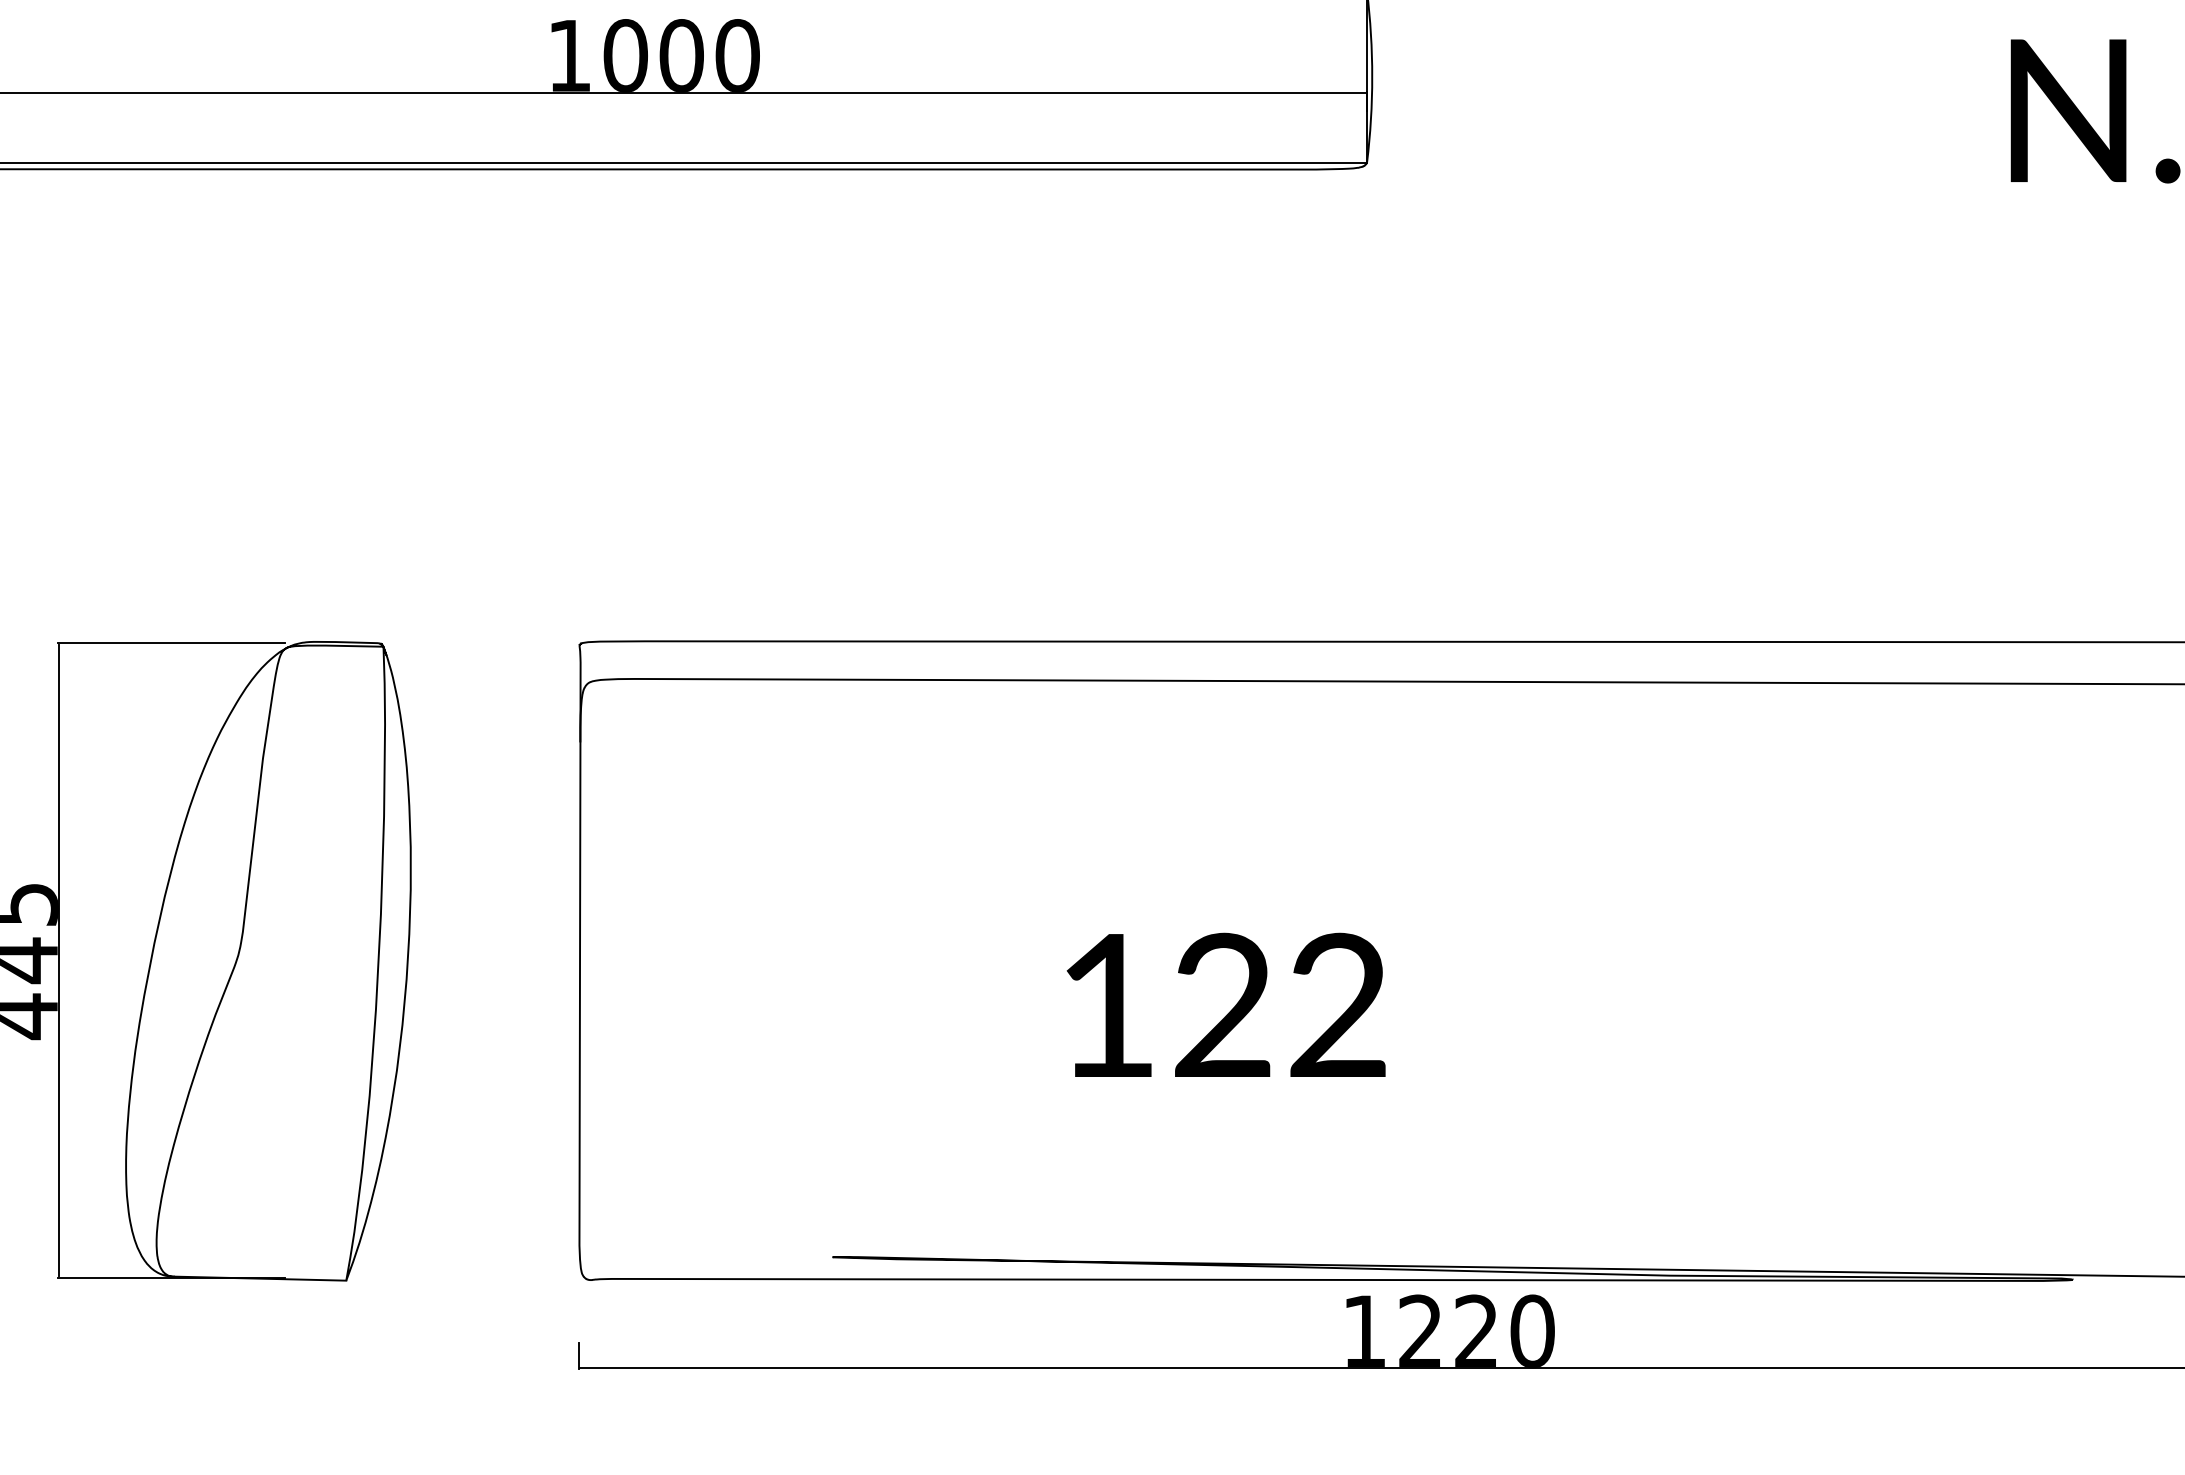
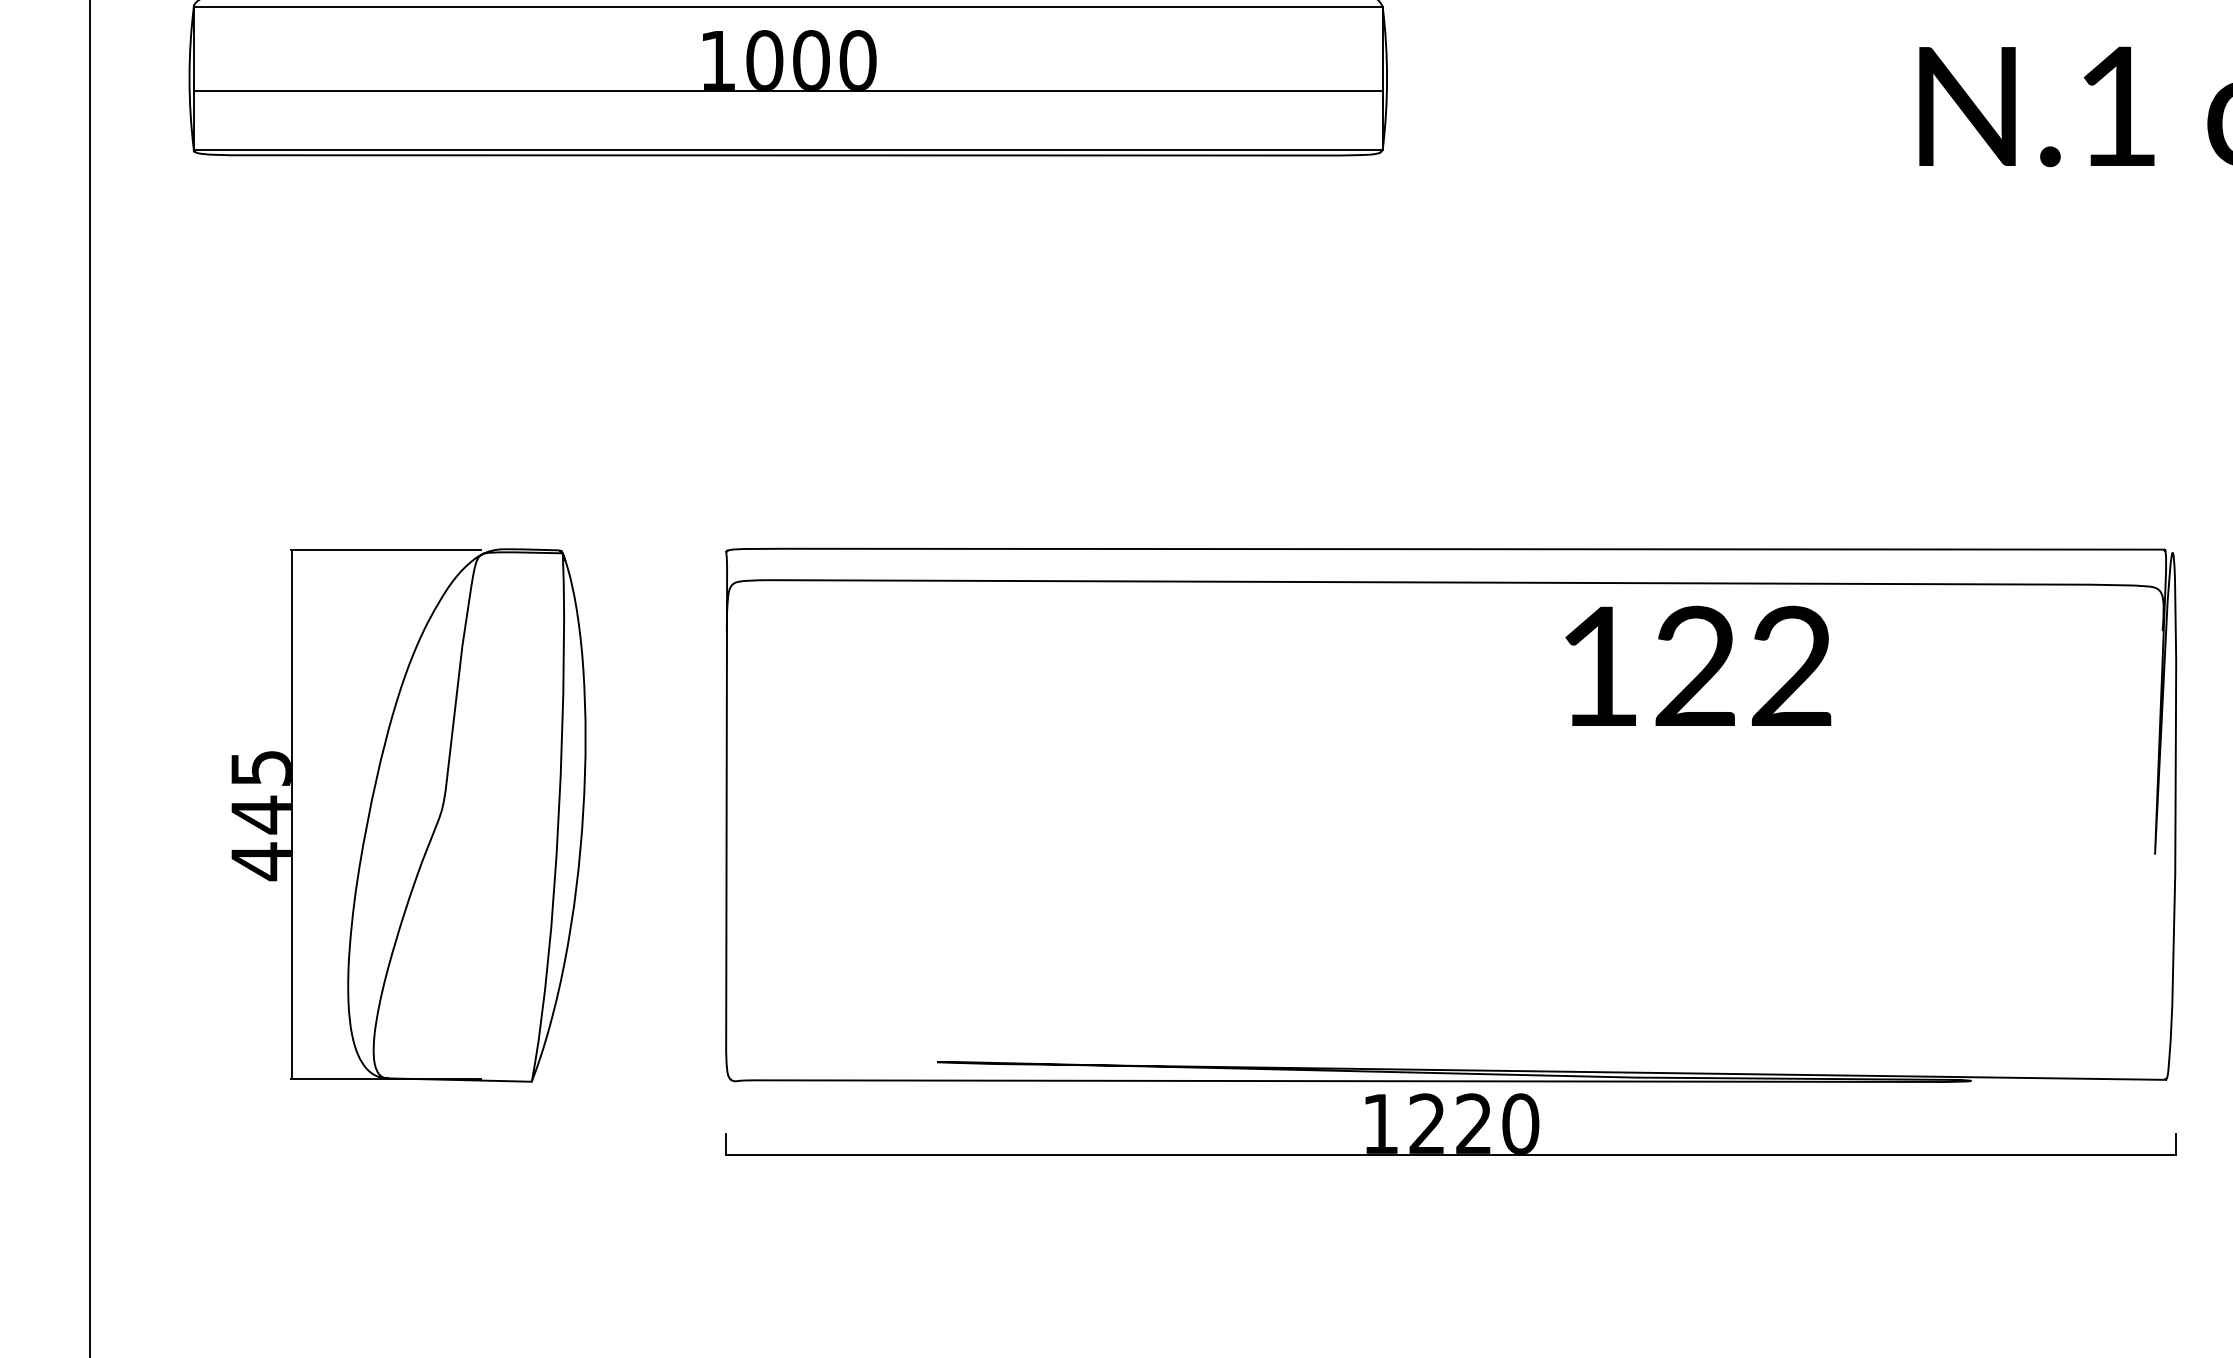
text: (1226, 1004) -> (1698, 665), moved

